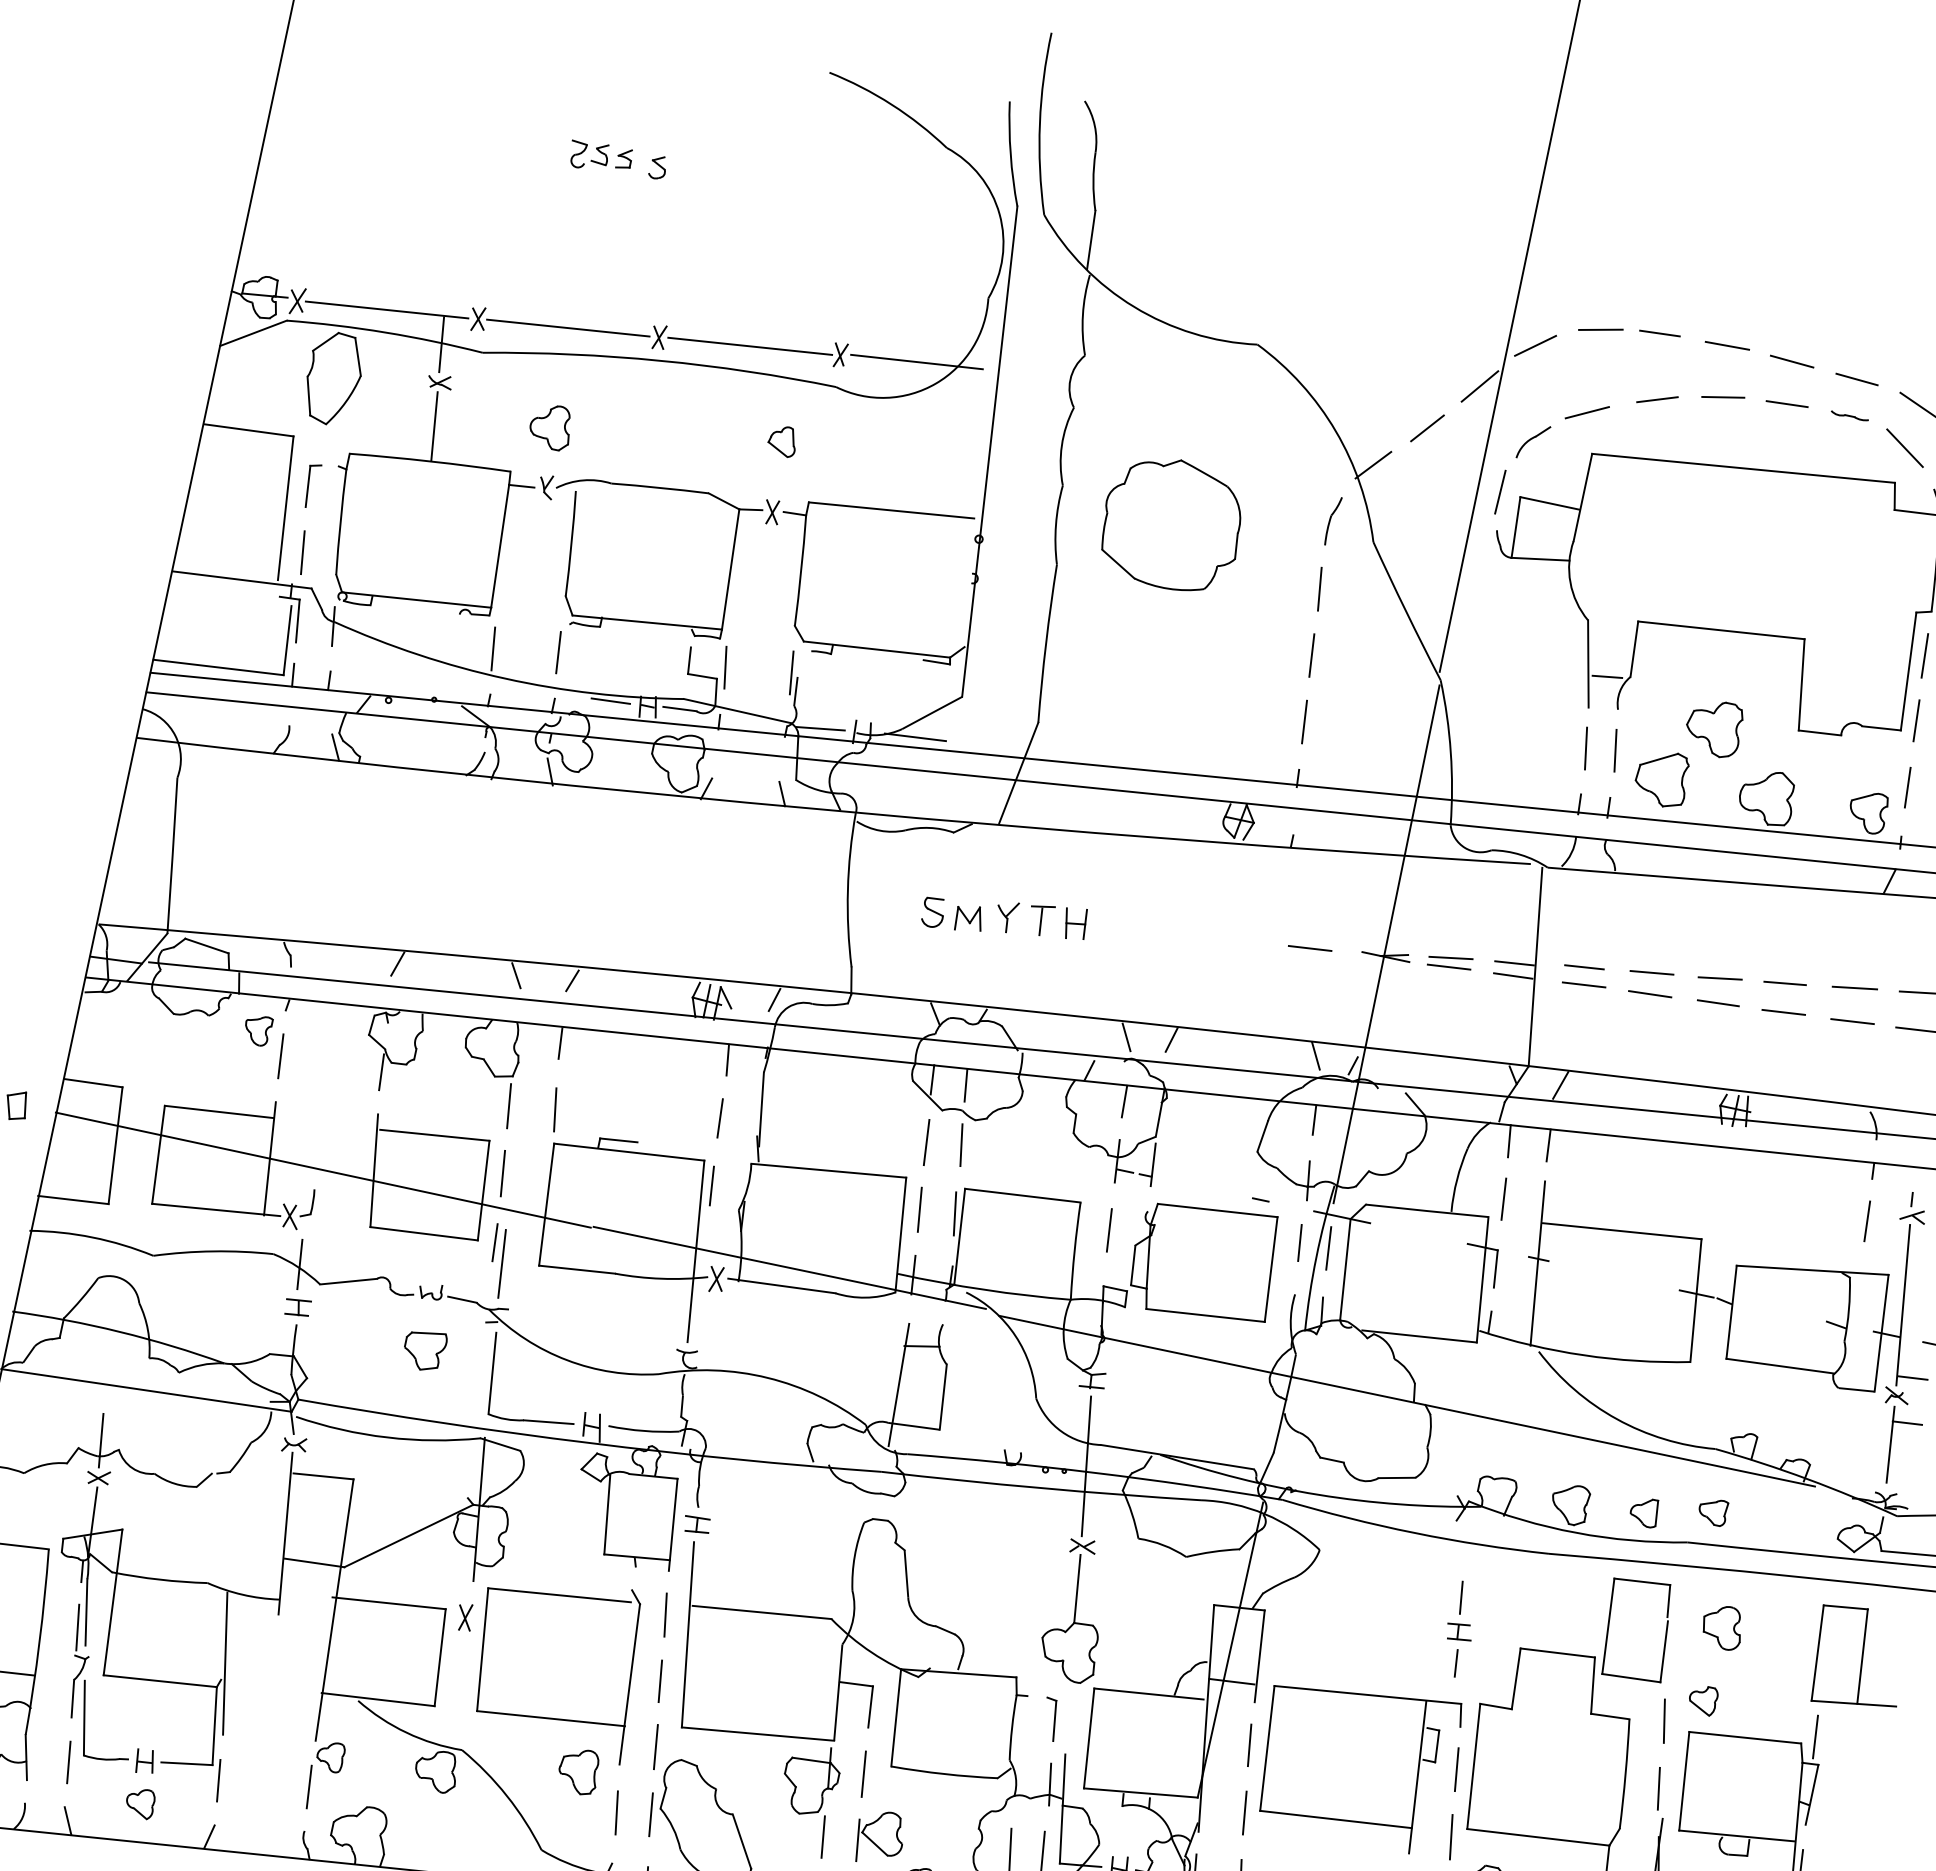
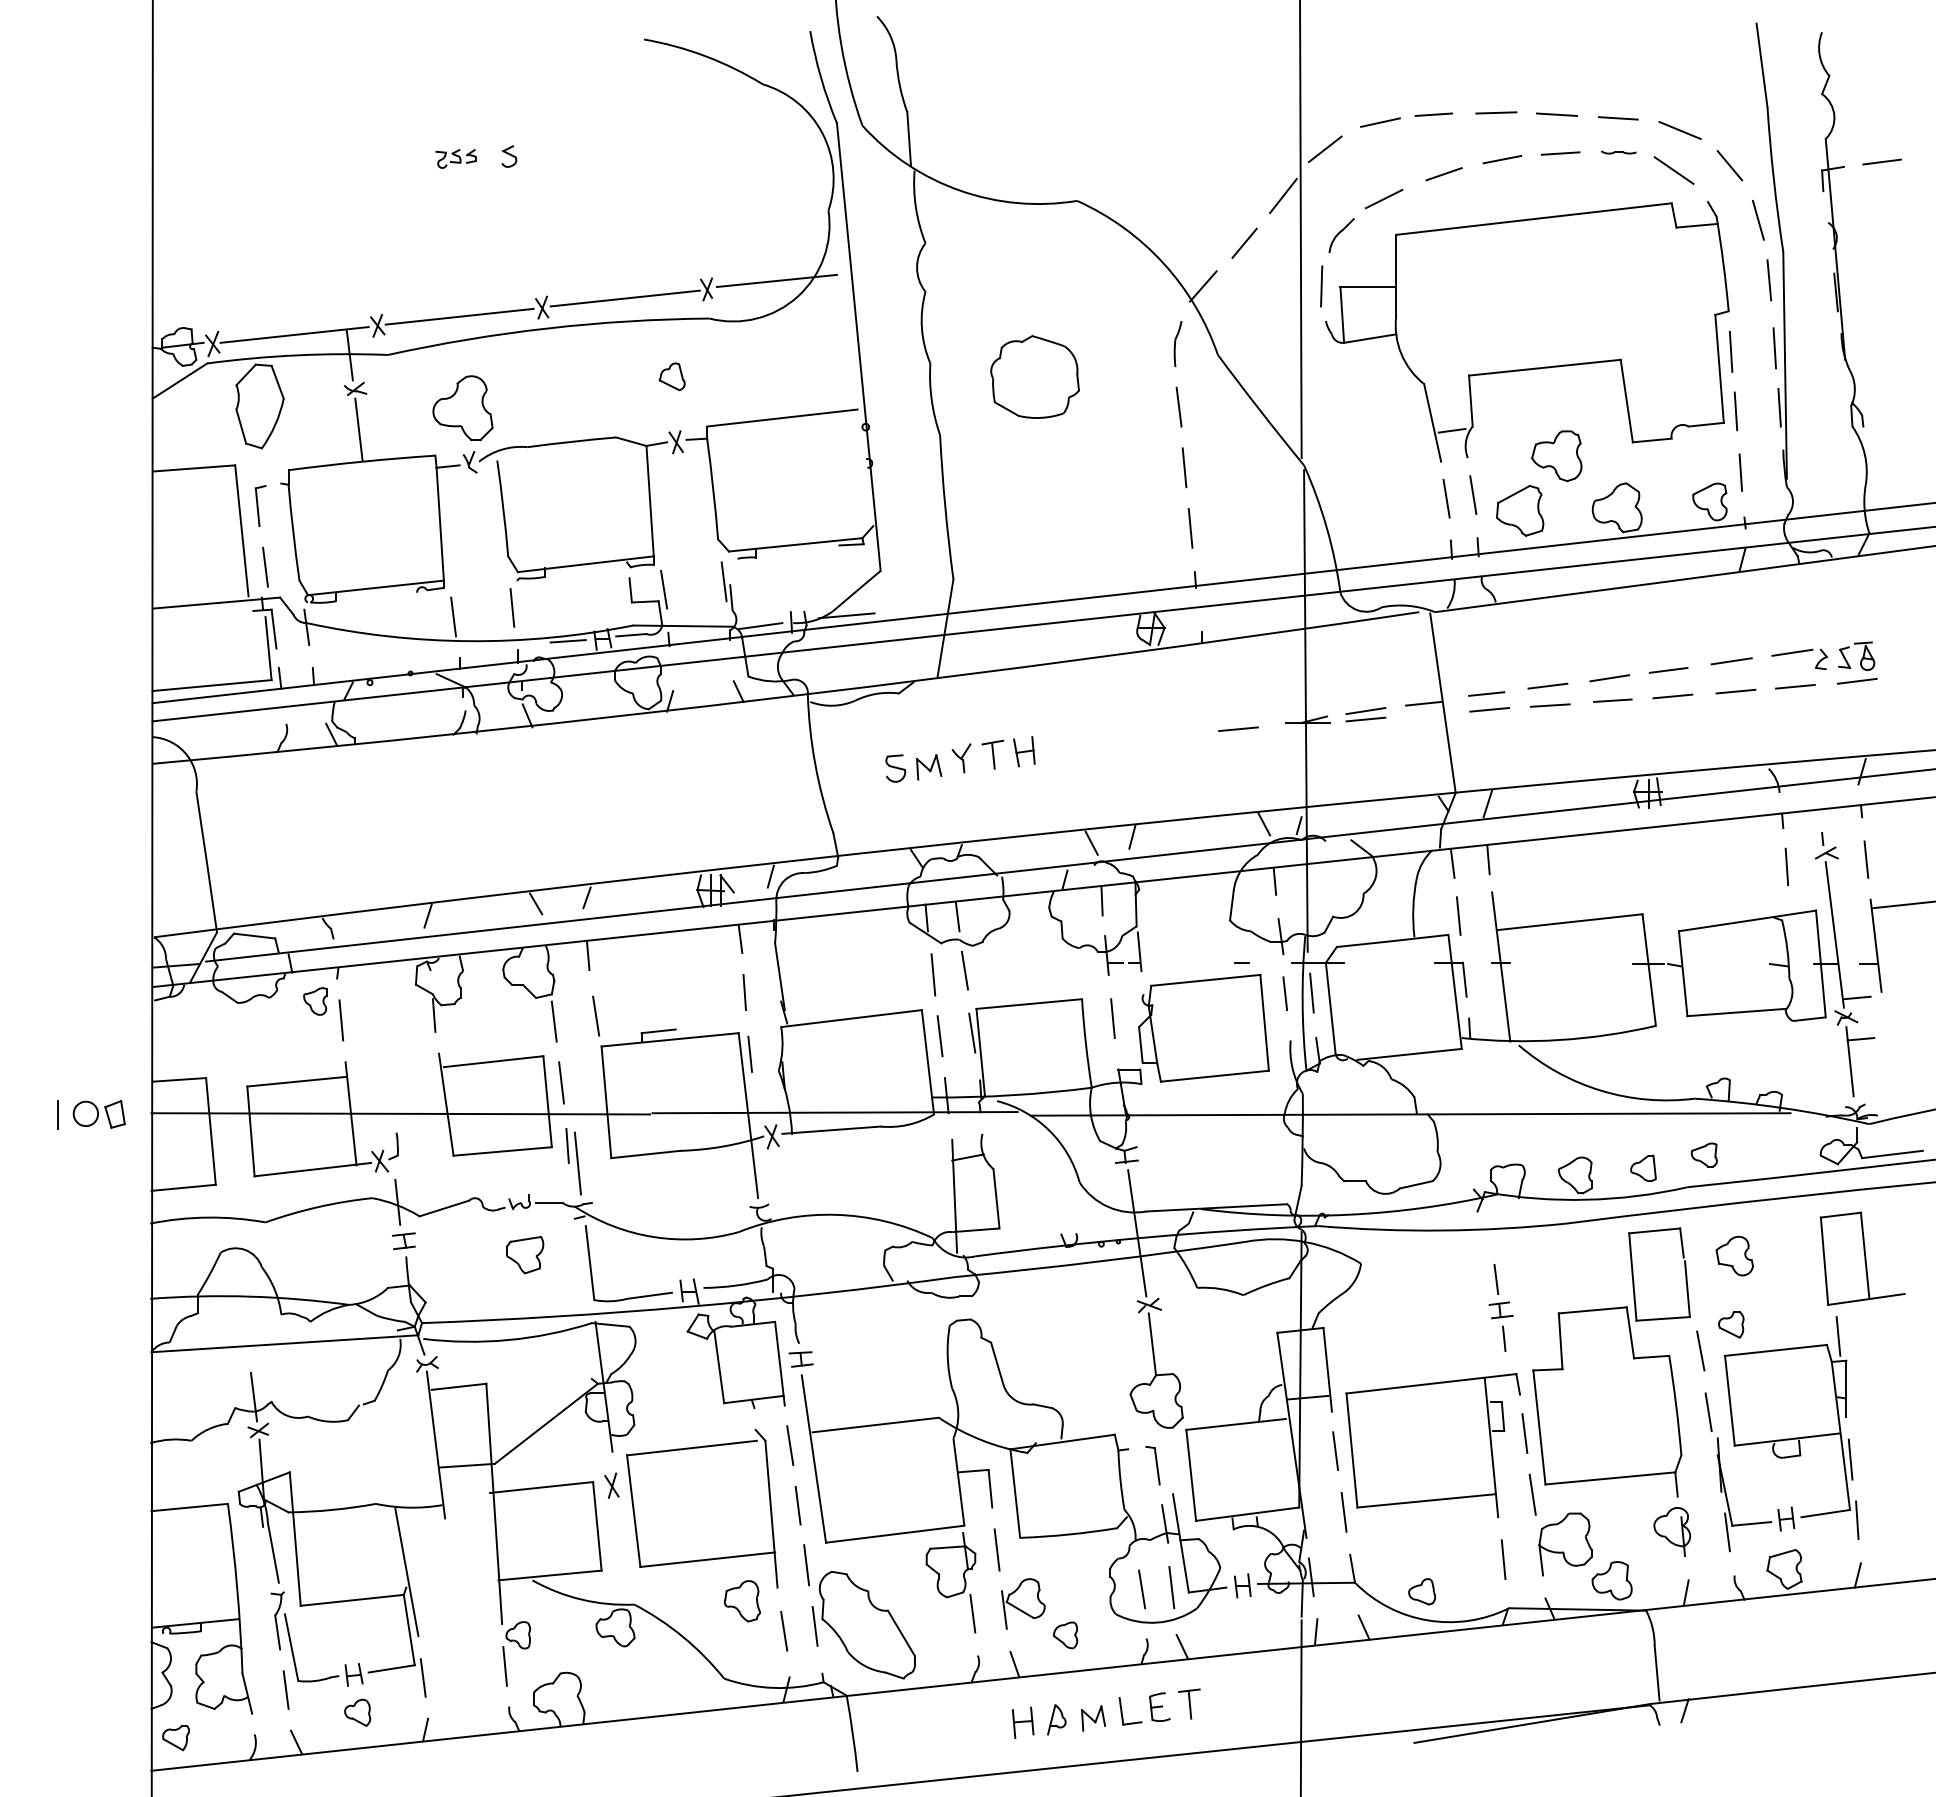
part: (599, 157) -> (455, 158), size x0.7
part: (550, 426) -> (462, 407), size x1.6
part: (1171, 523) -> (1034, 376), size x0.7
line: (1512, 976) -> (1424, 715), removed
line: (77, 1626) -> (268, 1567), removed

